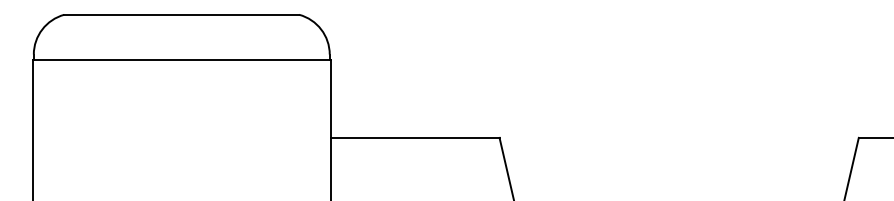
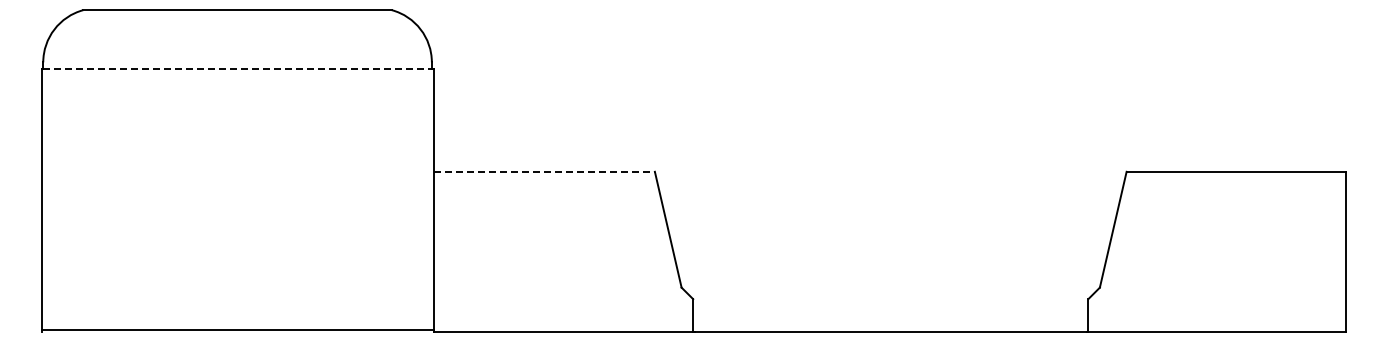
line: (182, 59) -> (238, 68), solid -> dashed
line: (415, 137) -> (544, 171), solid -> dashed

